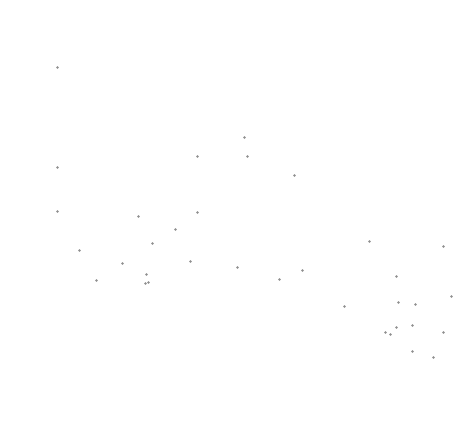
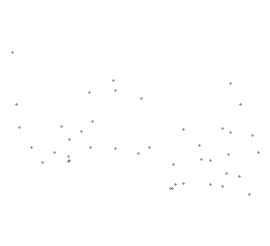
part: (398, 329) -> (176, 185), moved

